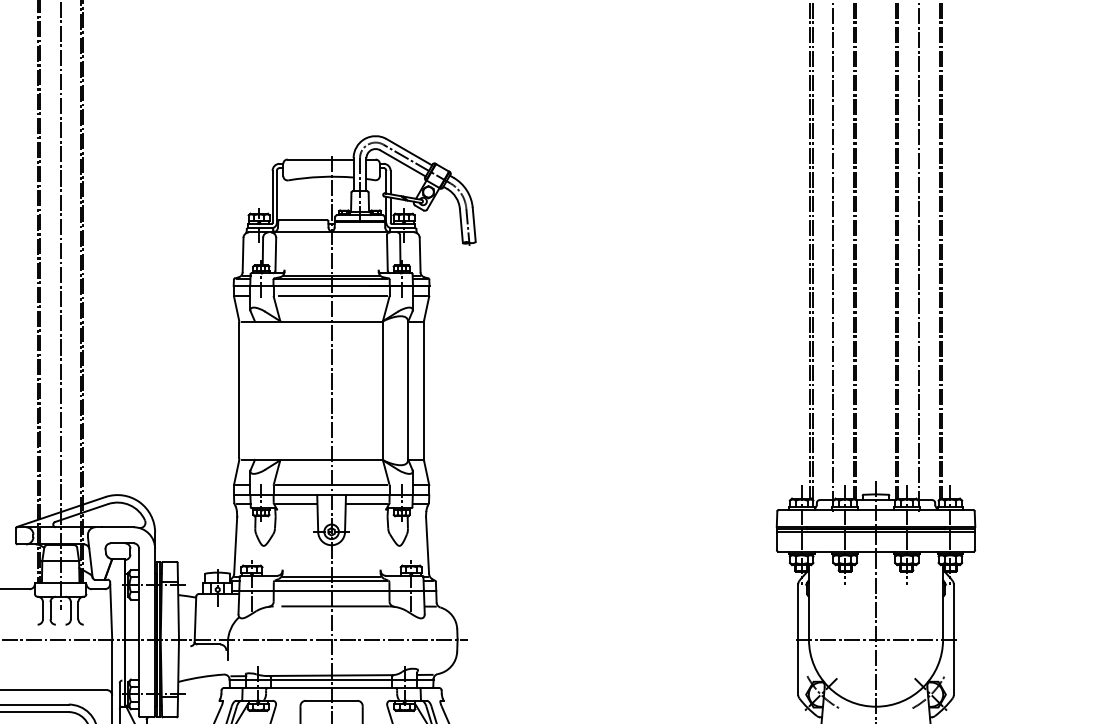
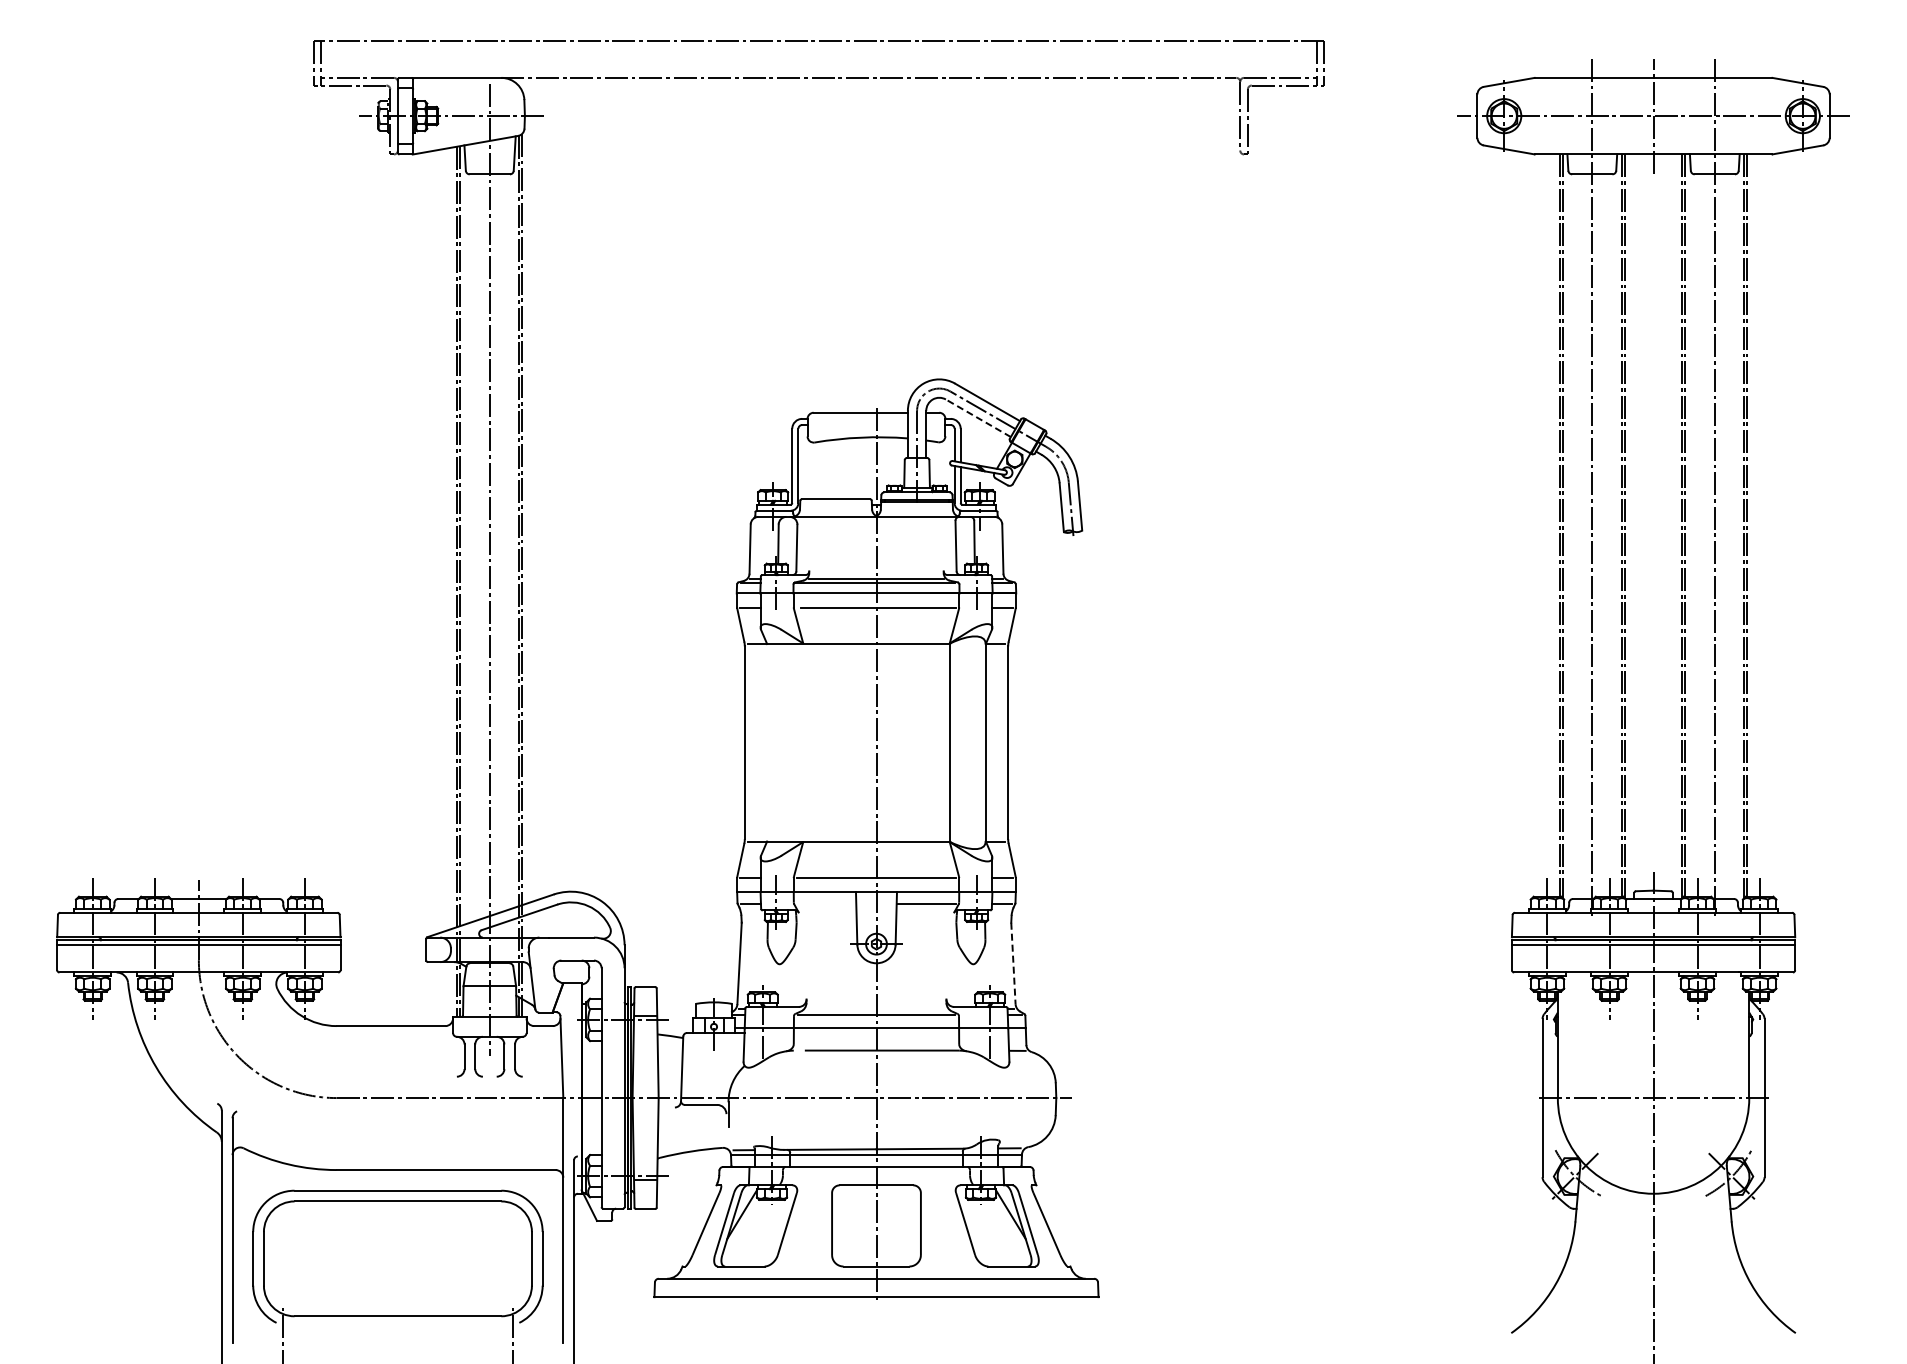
line: (403, 163) -> (978, 418), solid -> dashed
line: (296, 504) -> (826, 904), removed
line: (427, 545) -> (1013, 963), solid -> dashed
line: (331, 577) -> (876, 1009), removed

